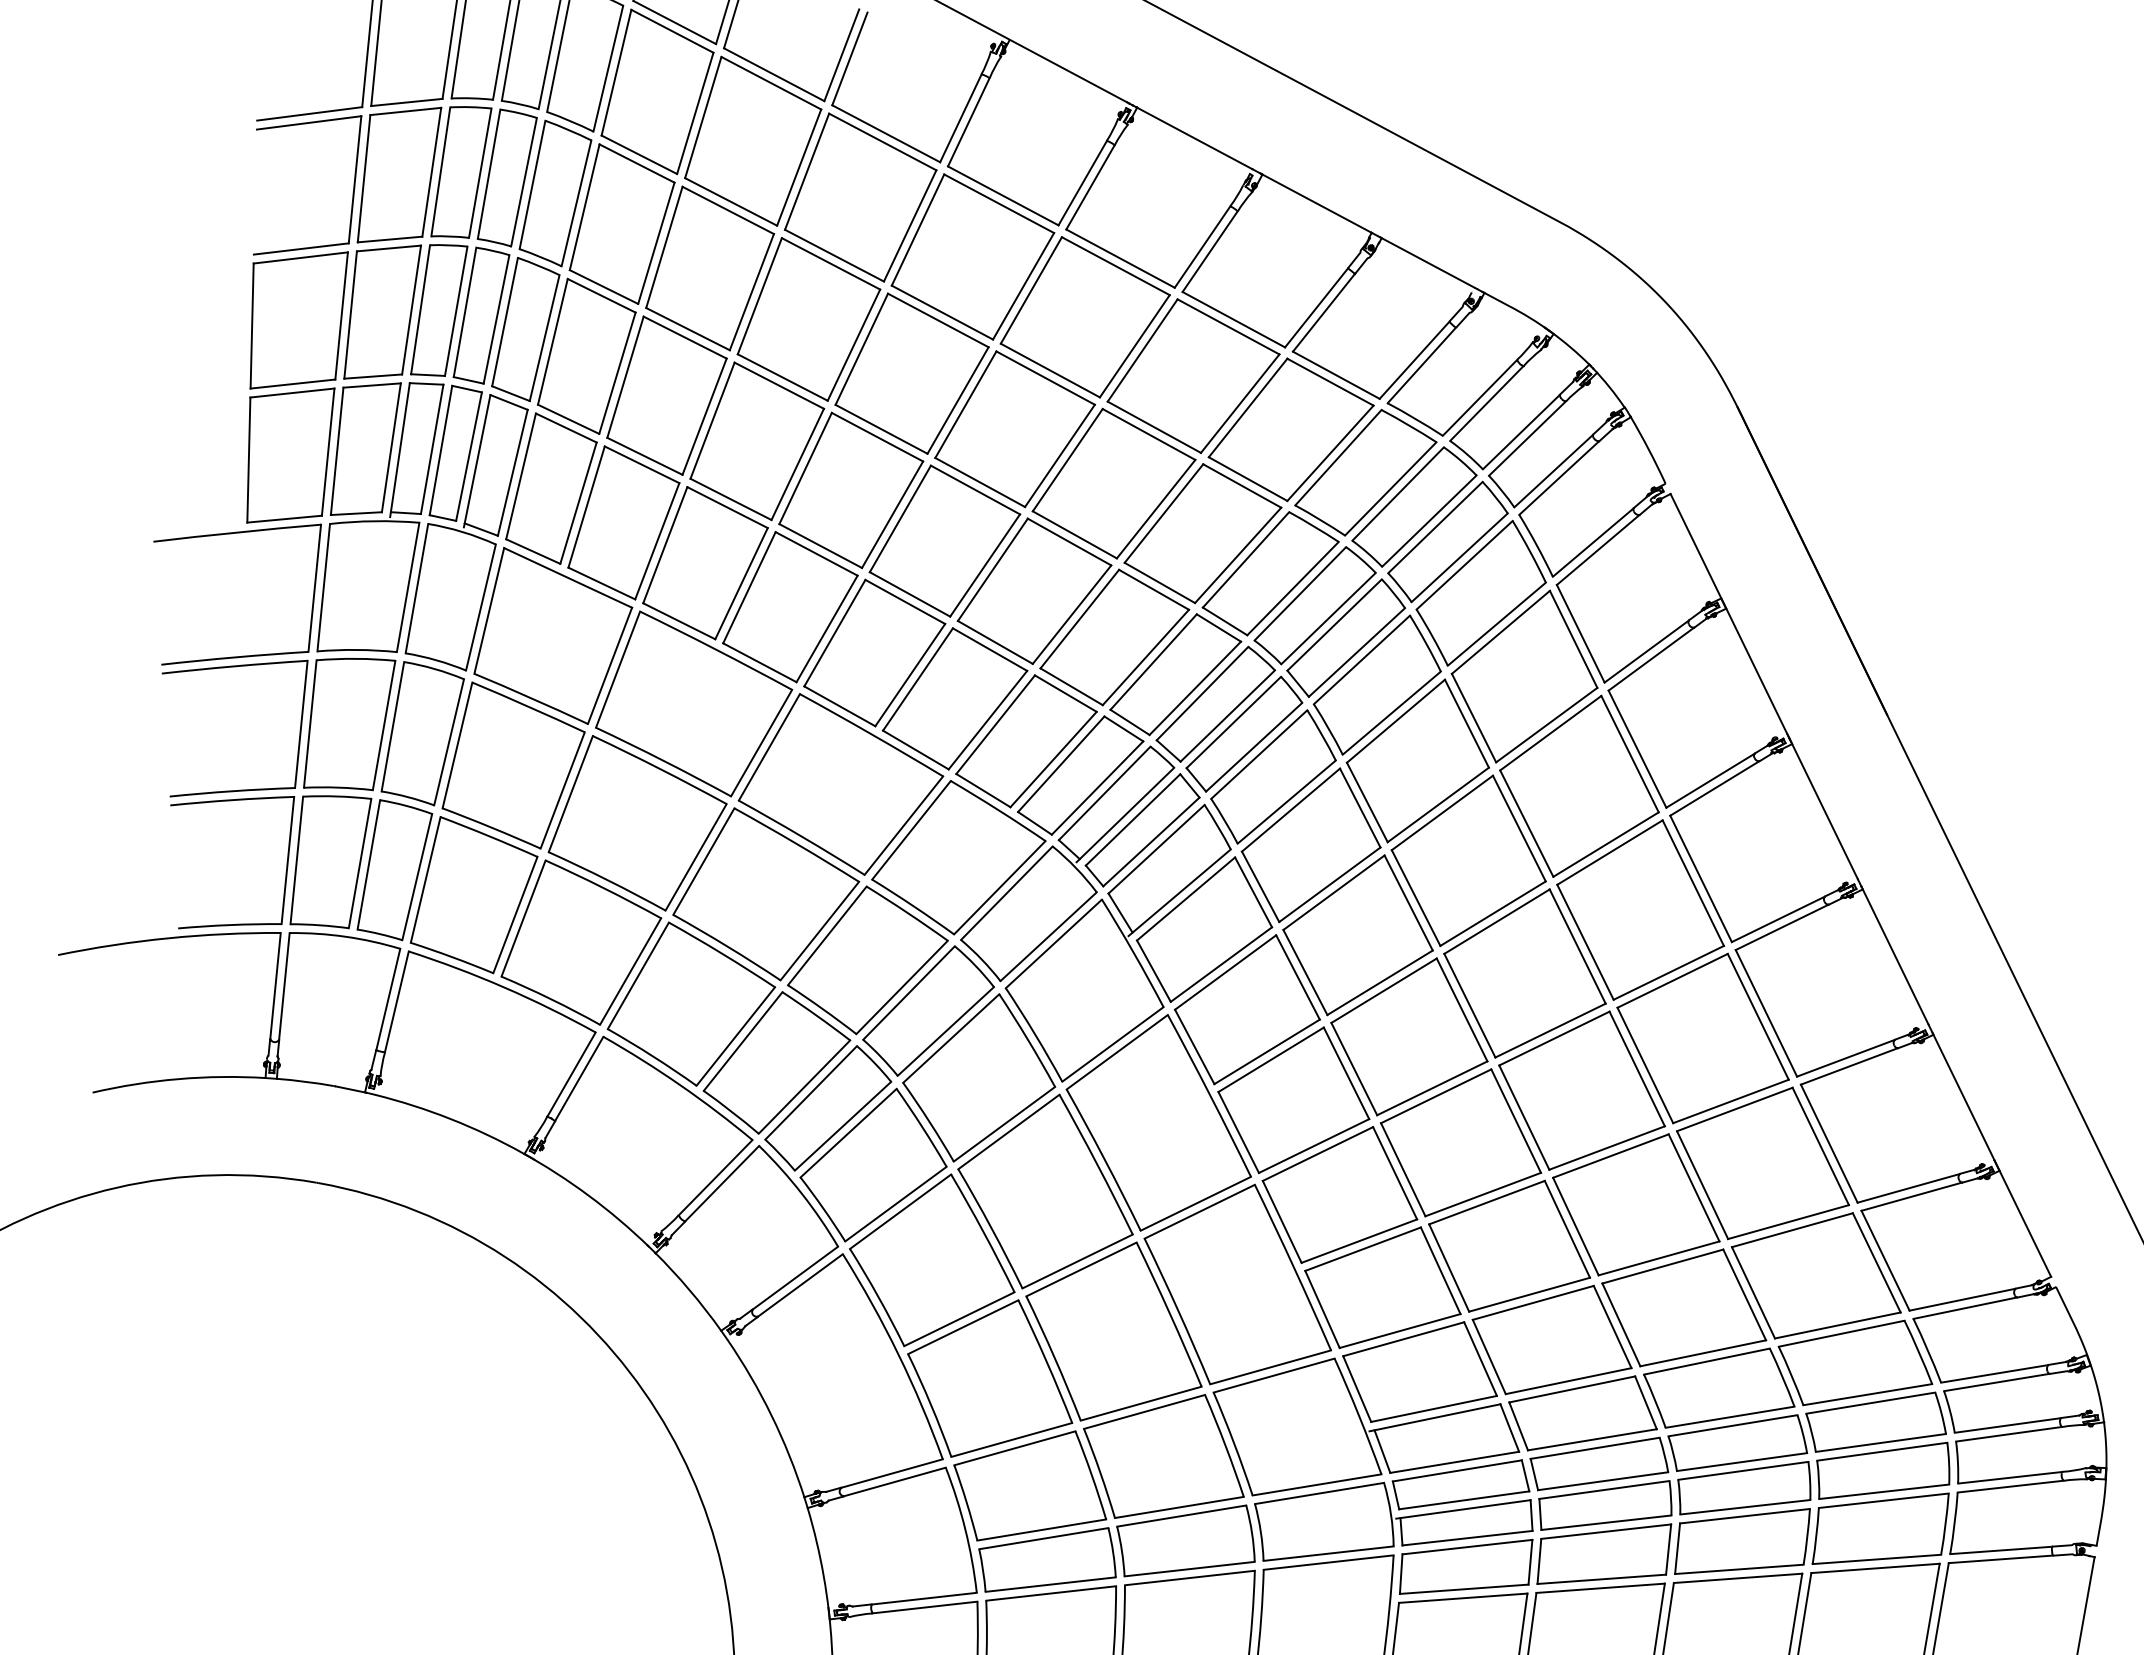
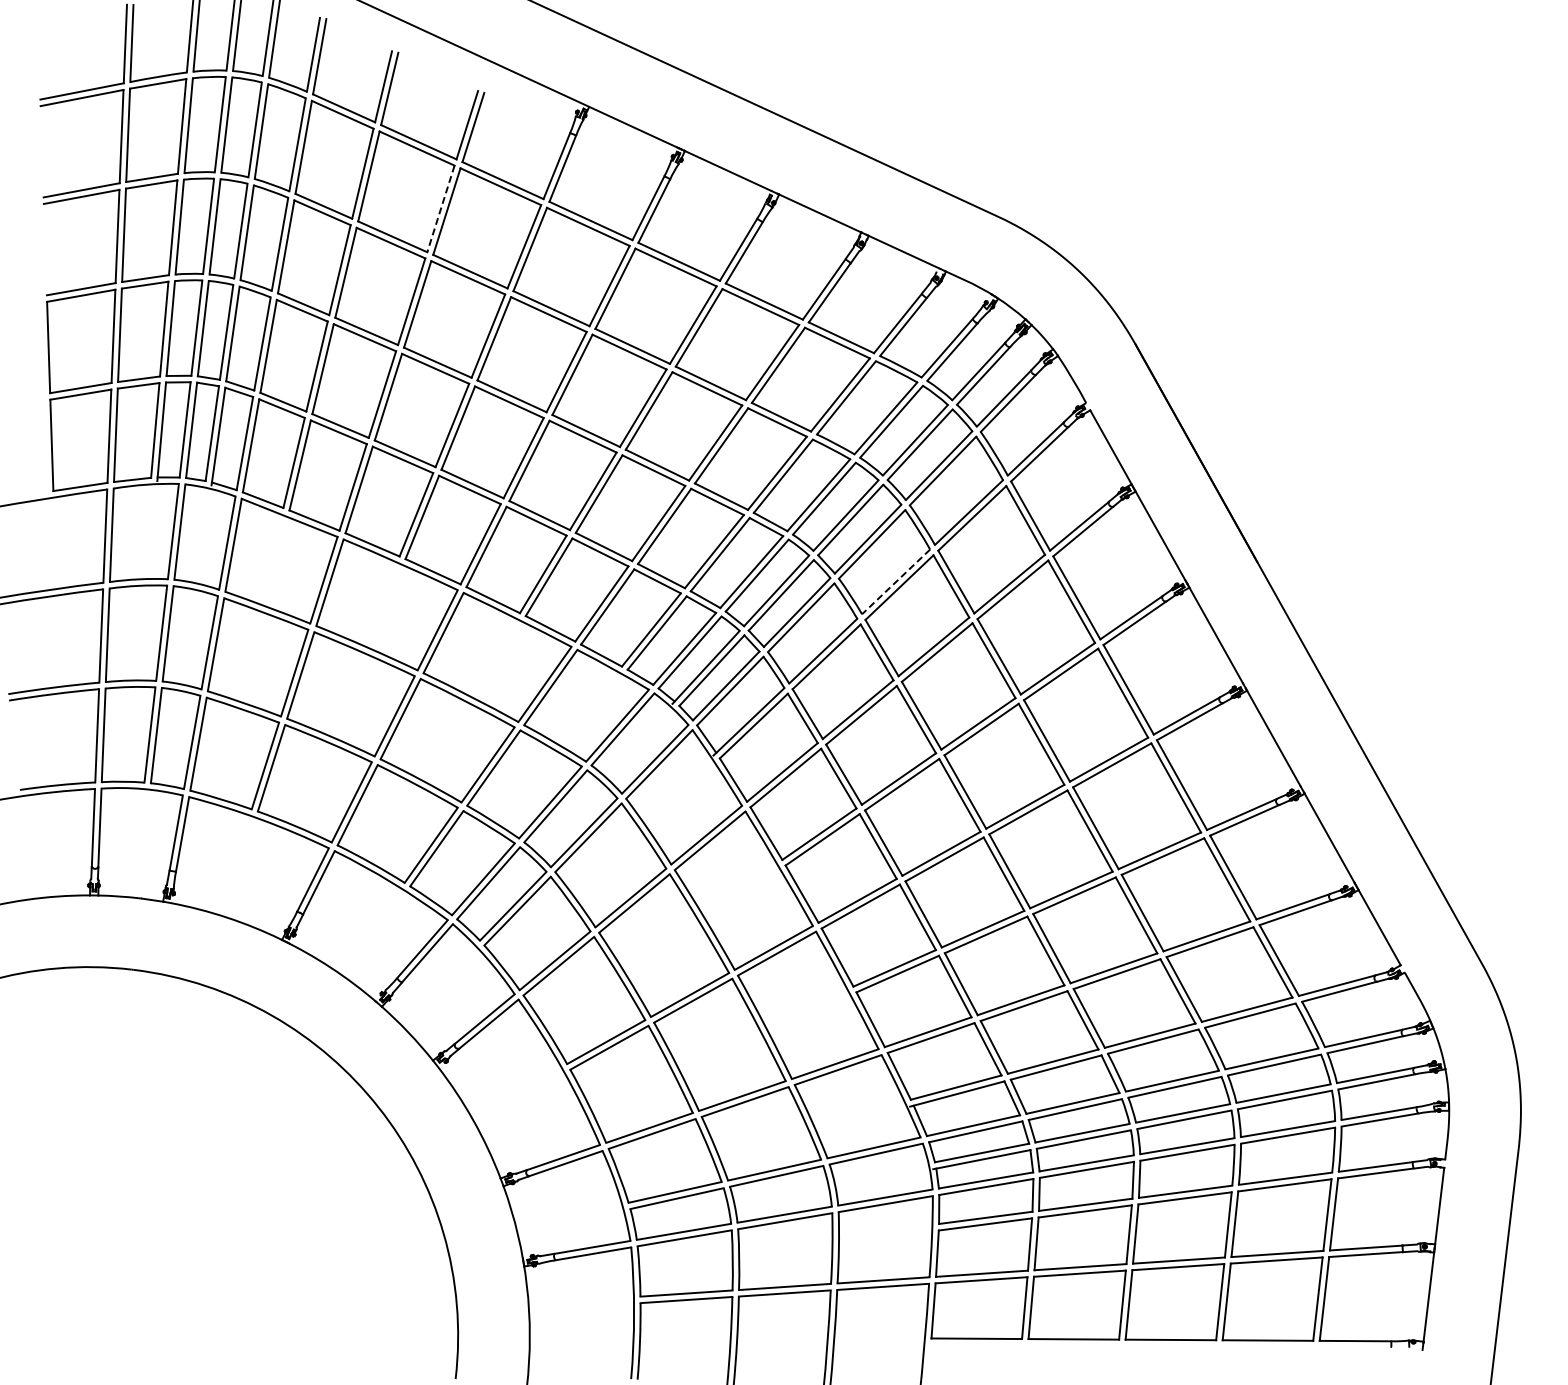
line: (798, 168) -> (440, 209), solid -> dashed
line: (1392, 712) -> (896, 581), solid -> dashed

